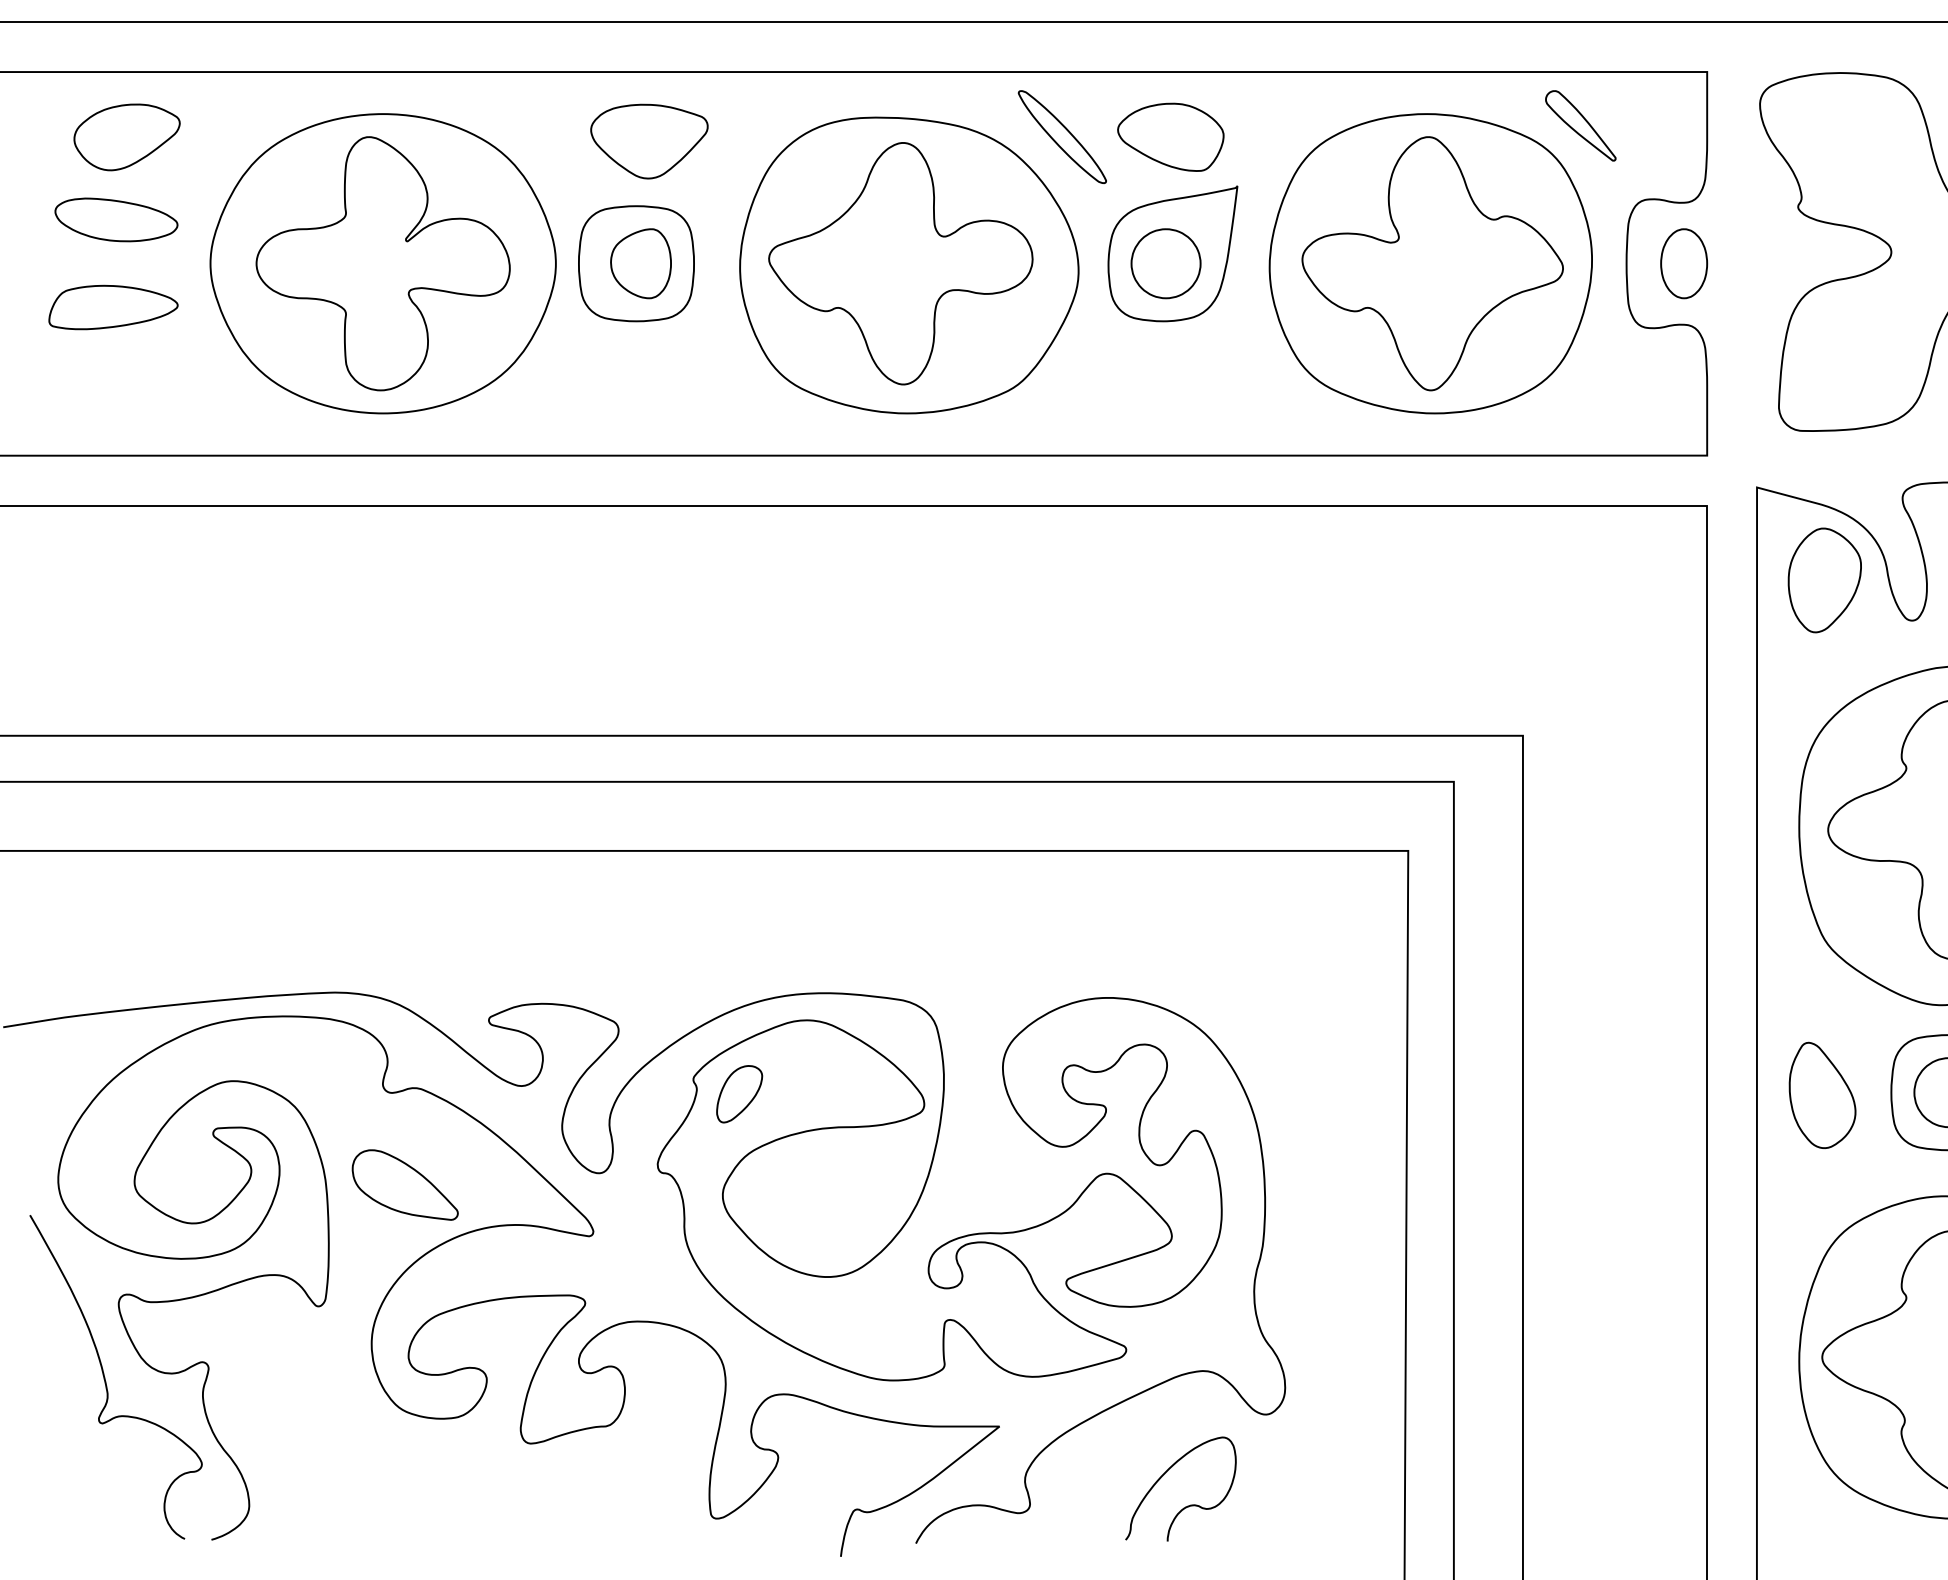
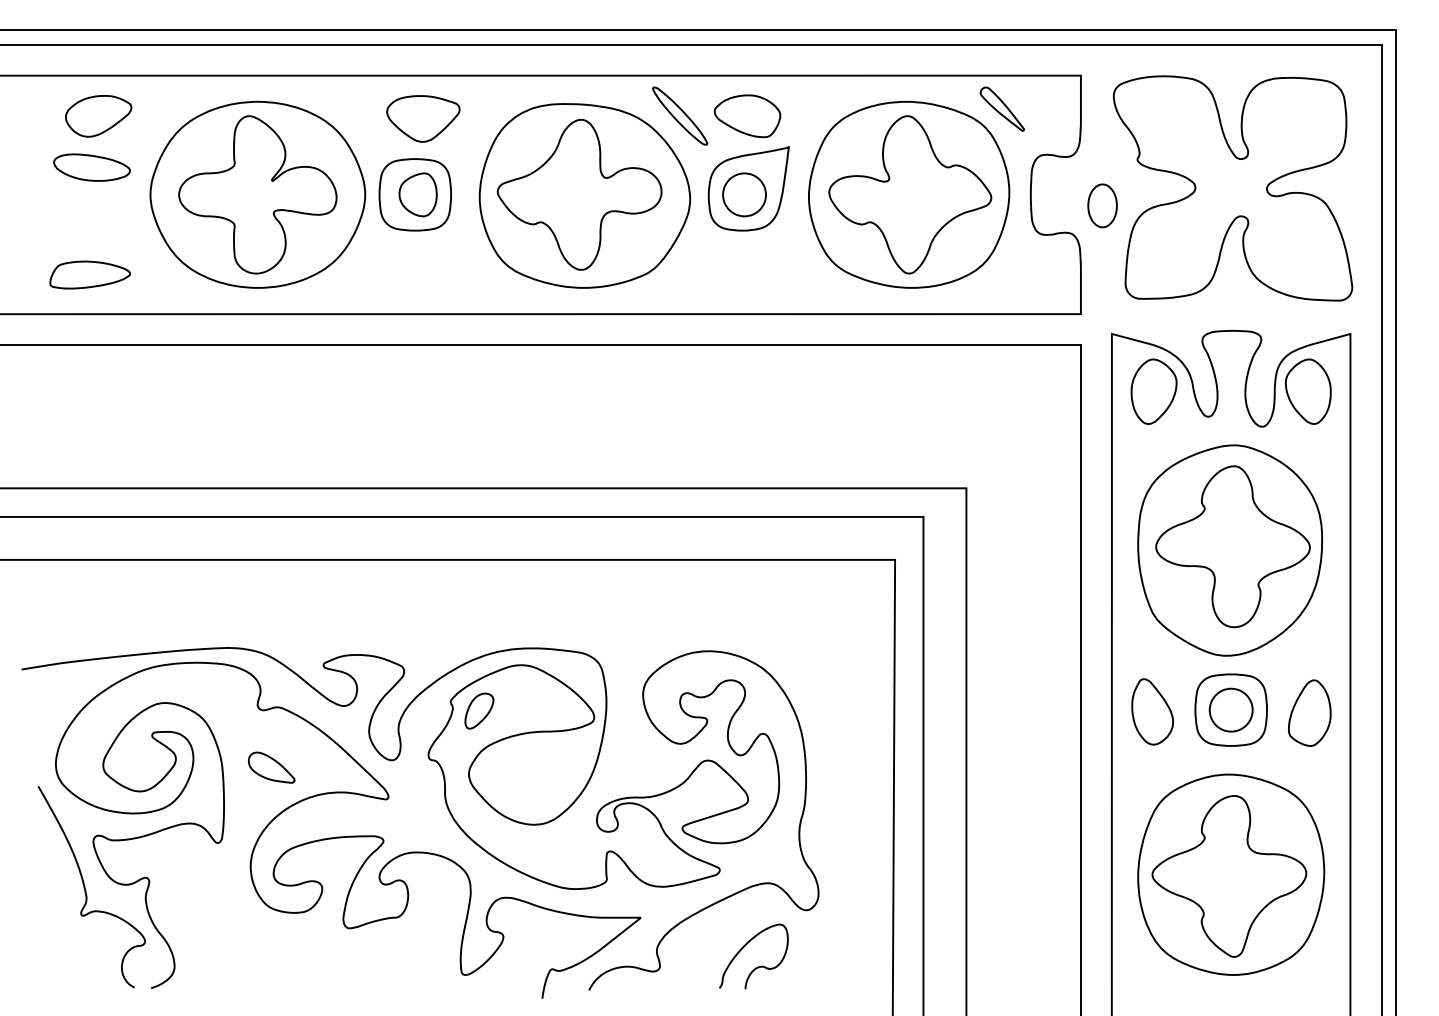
part: (1683, 263) -> (1102, 205), moved
part: (112, 306) -> (89, 274), moved
part: (405, 1184) -> (271, 767), size x0.7

